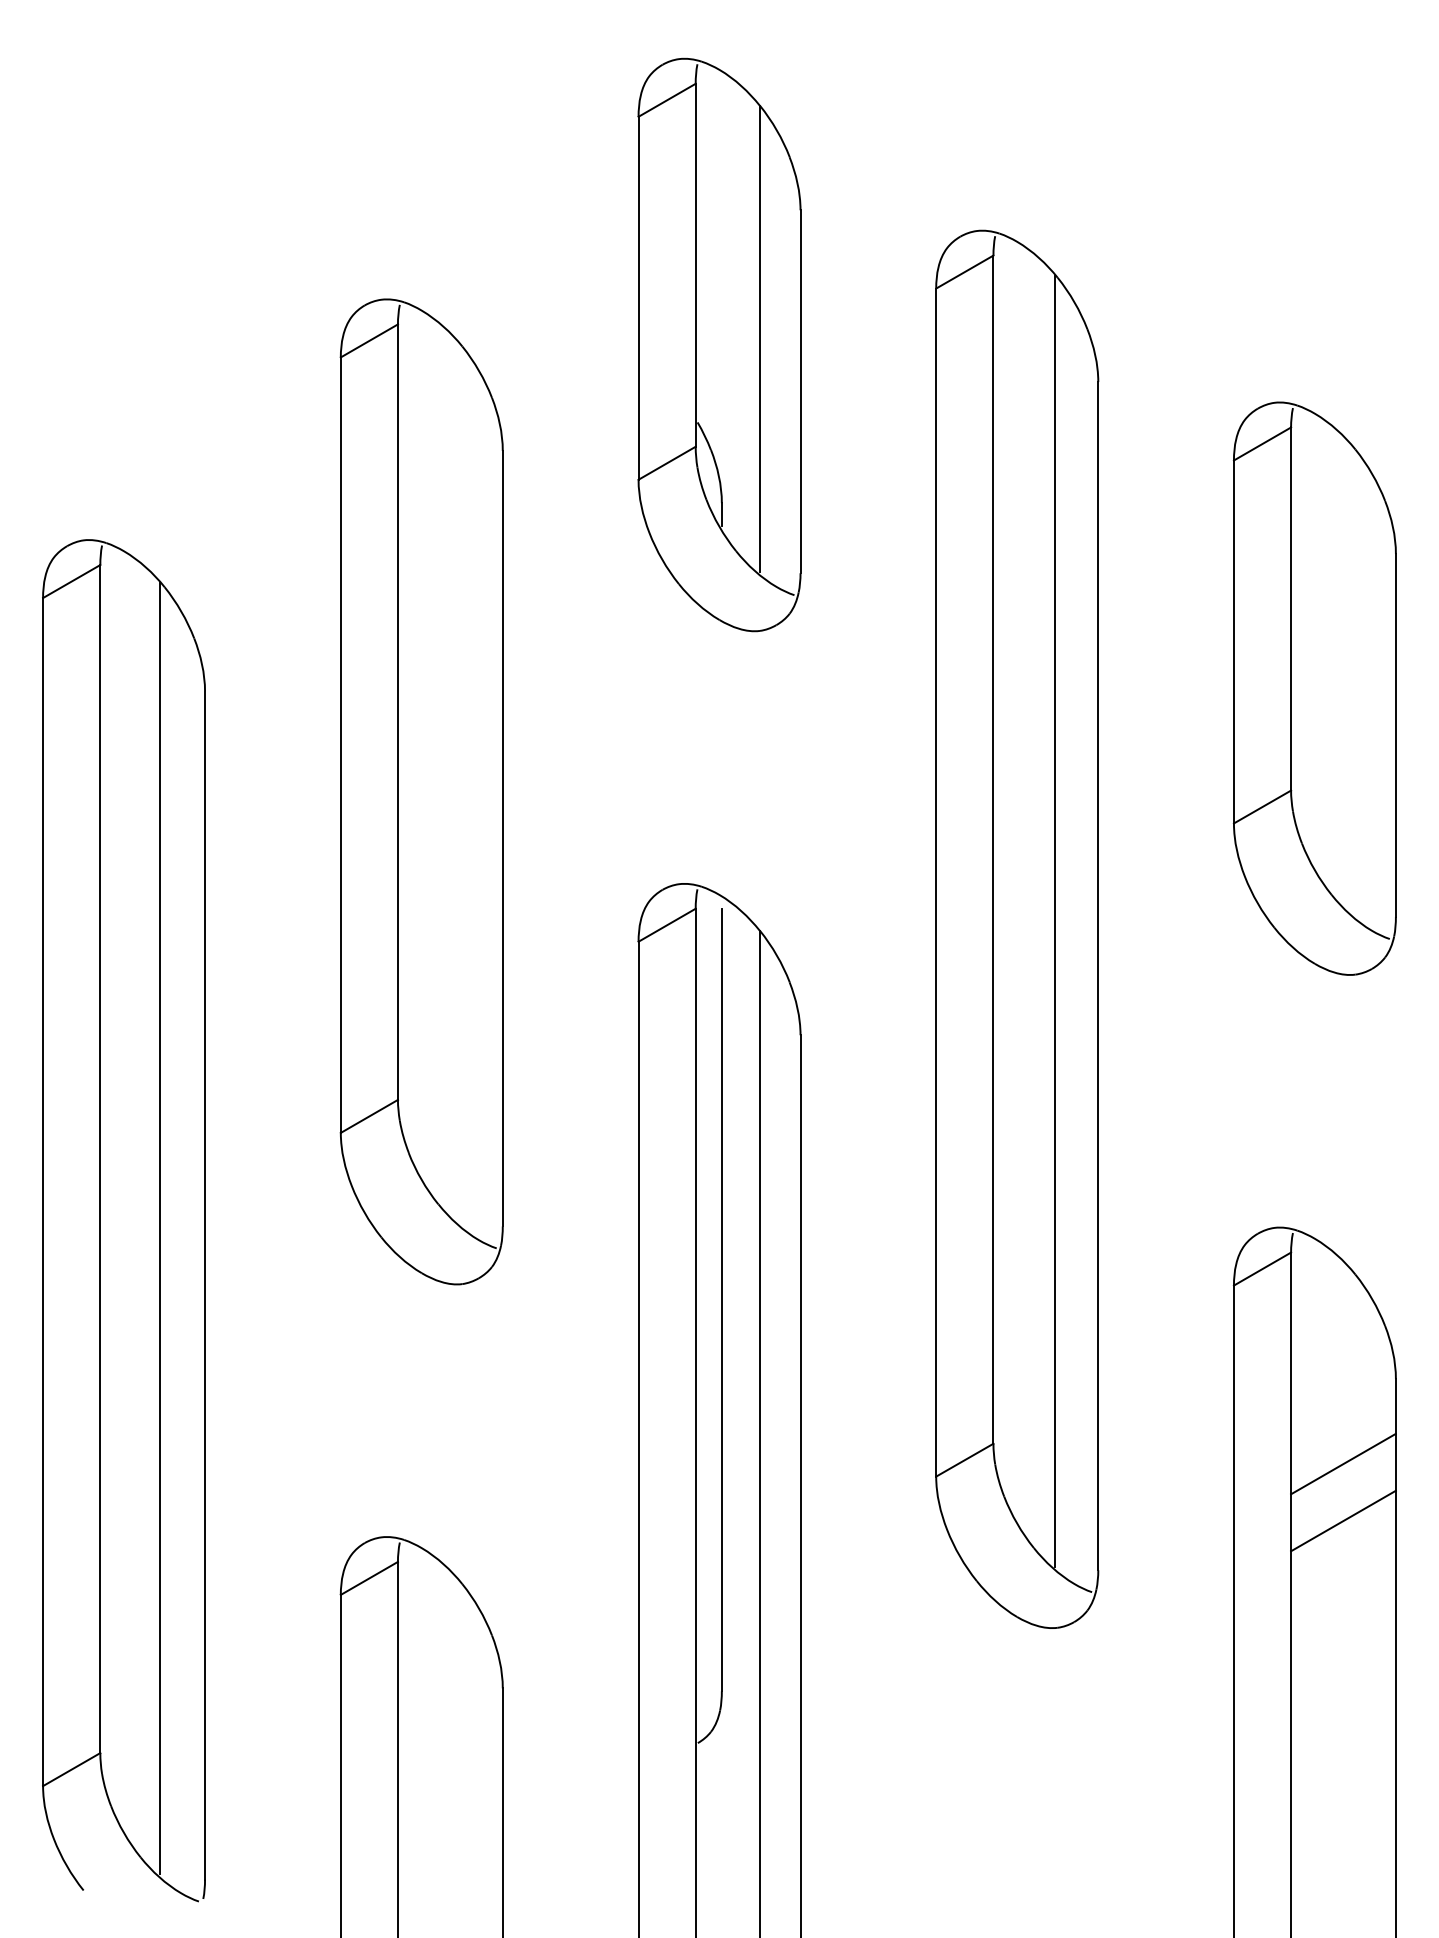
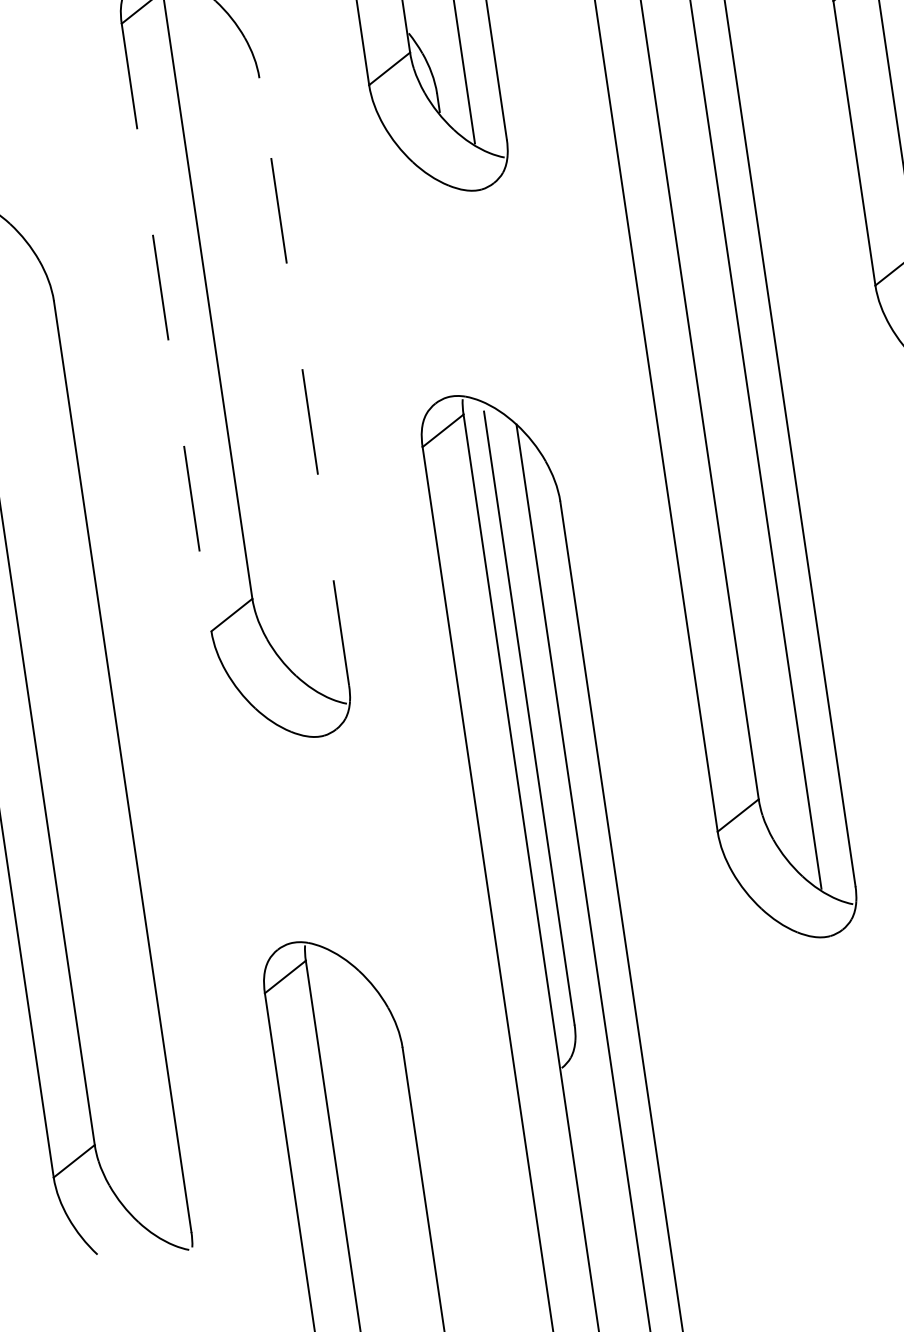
line: (340, 745) -> (166, 327), solid -> dashed
line: (502, 838) -> (304, 381), solid -> dashed
line: (159, 1228) -> (80, 727), removed

